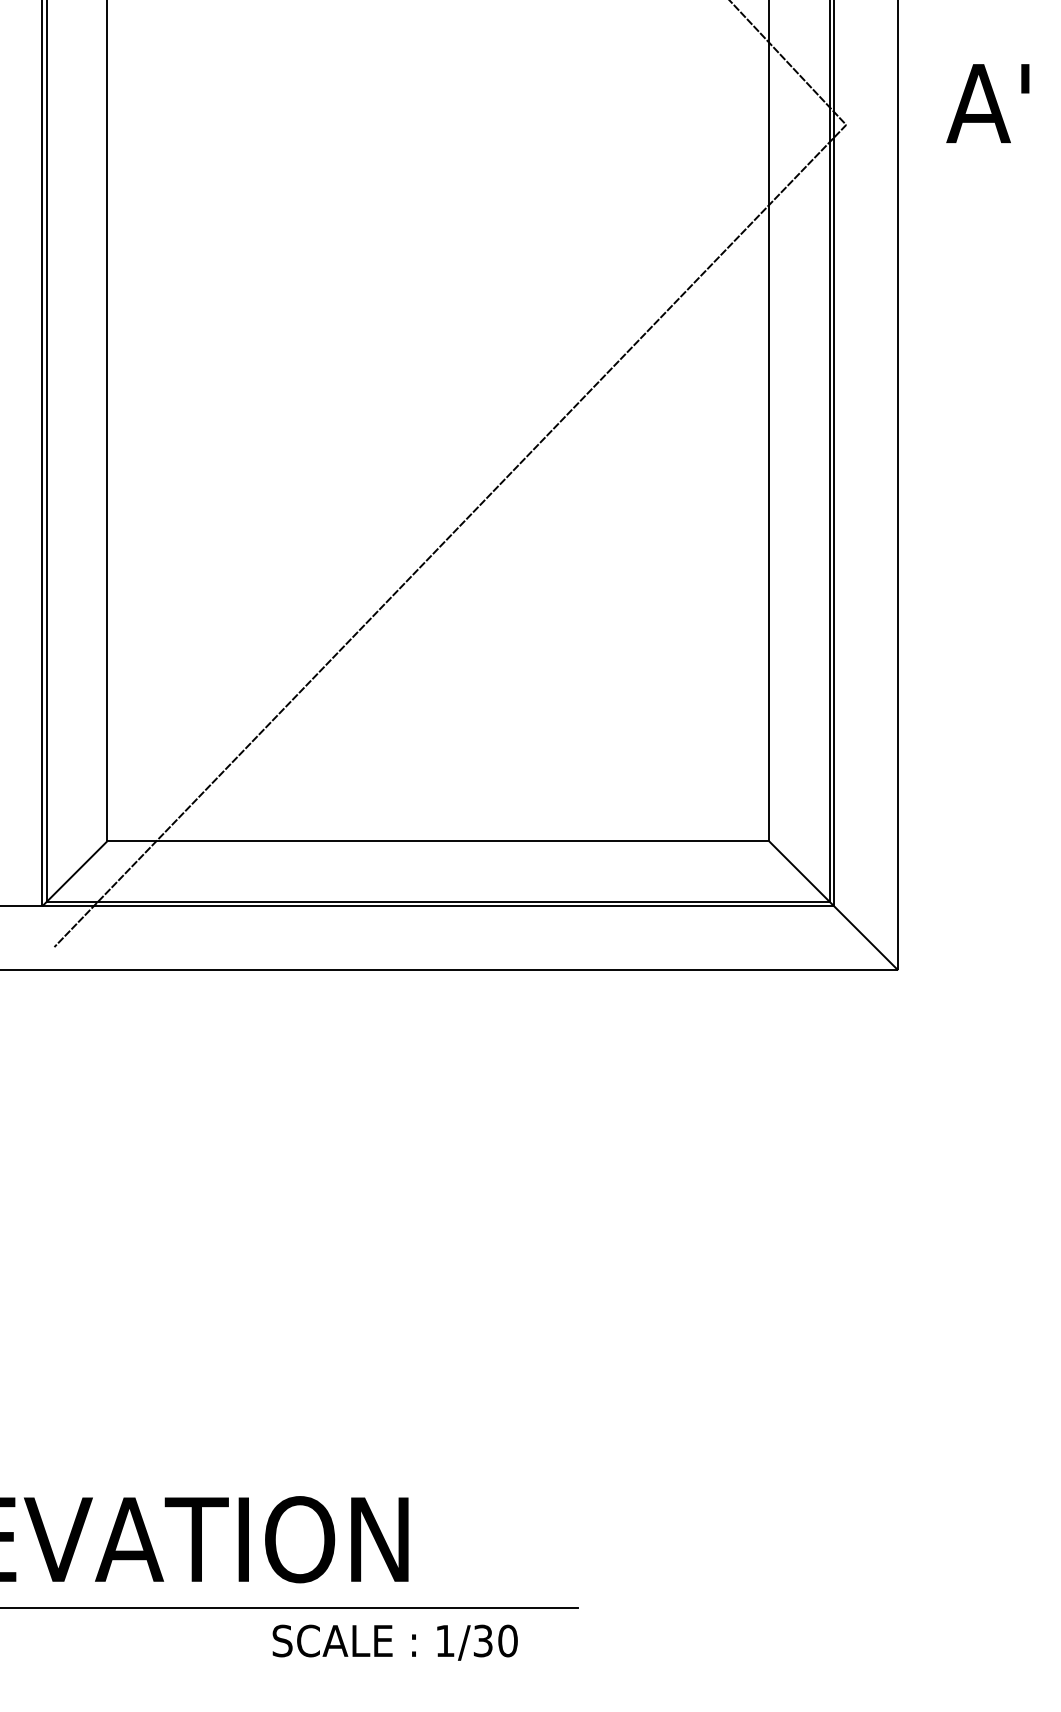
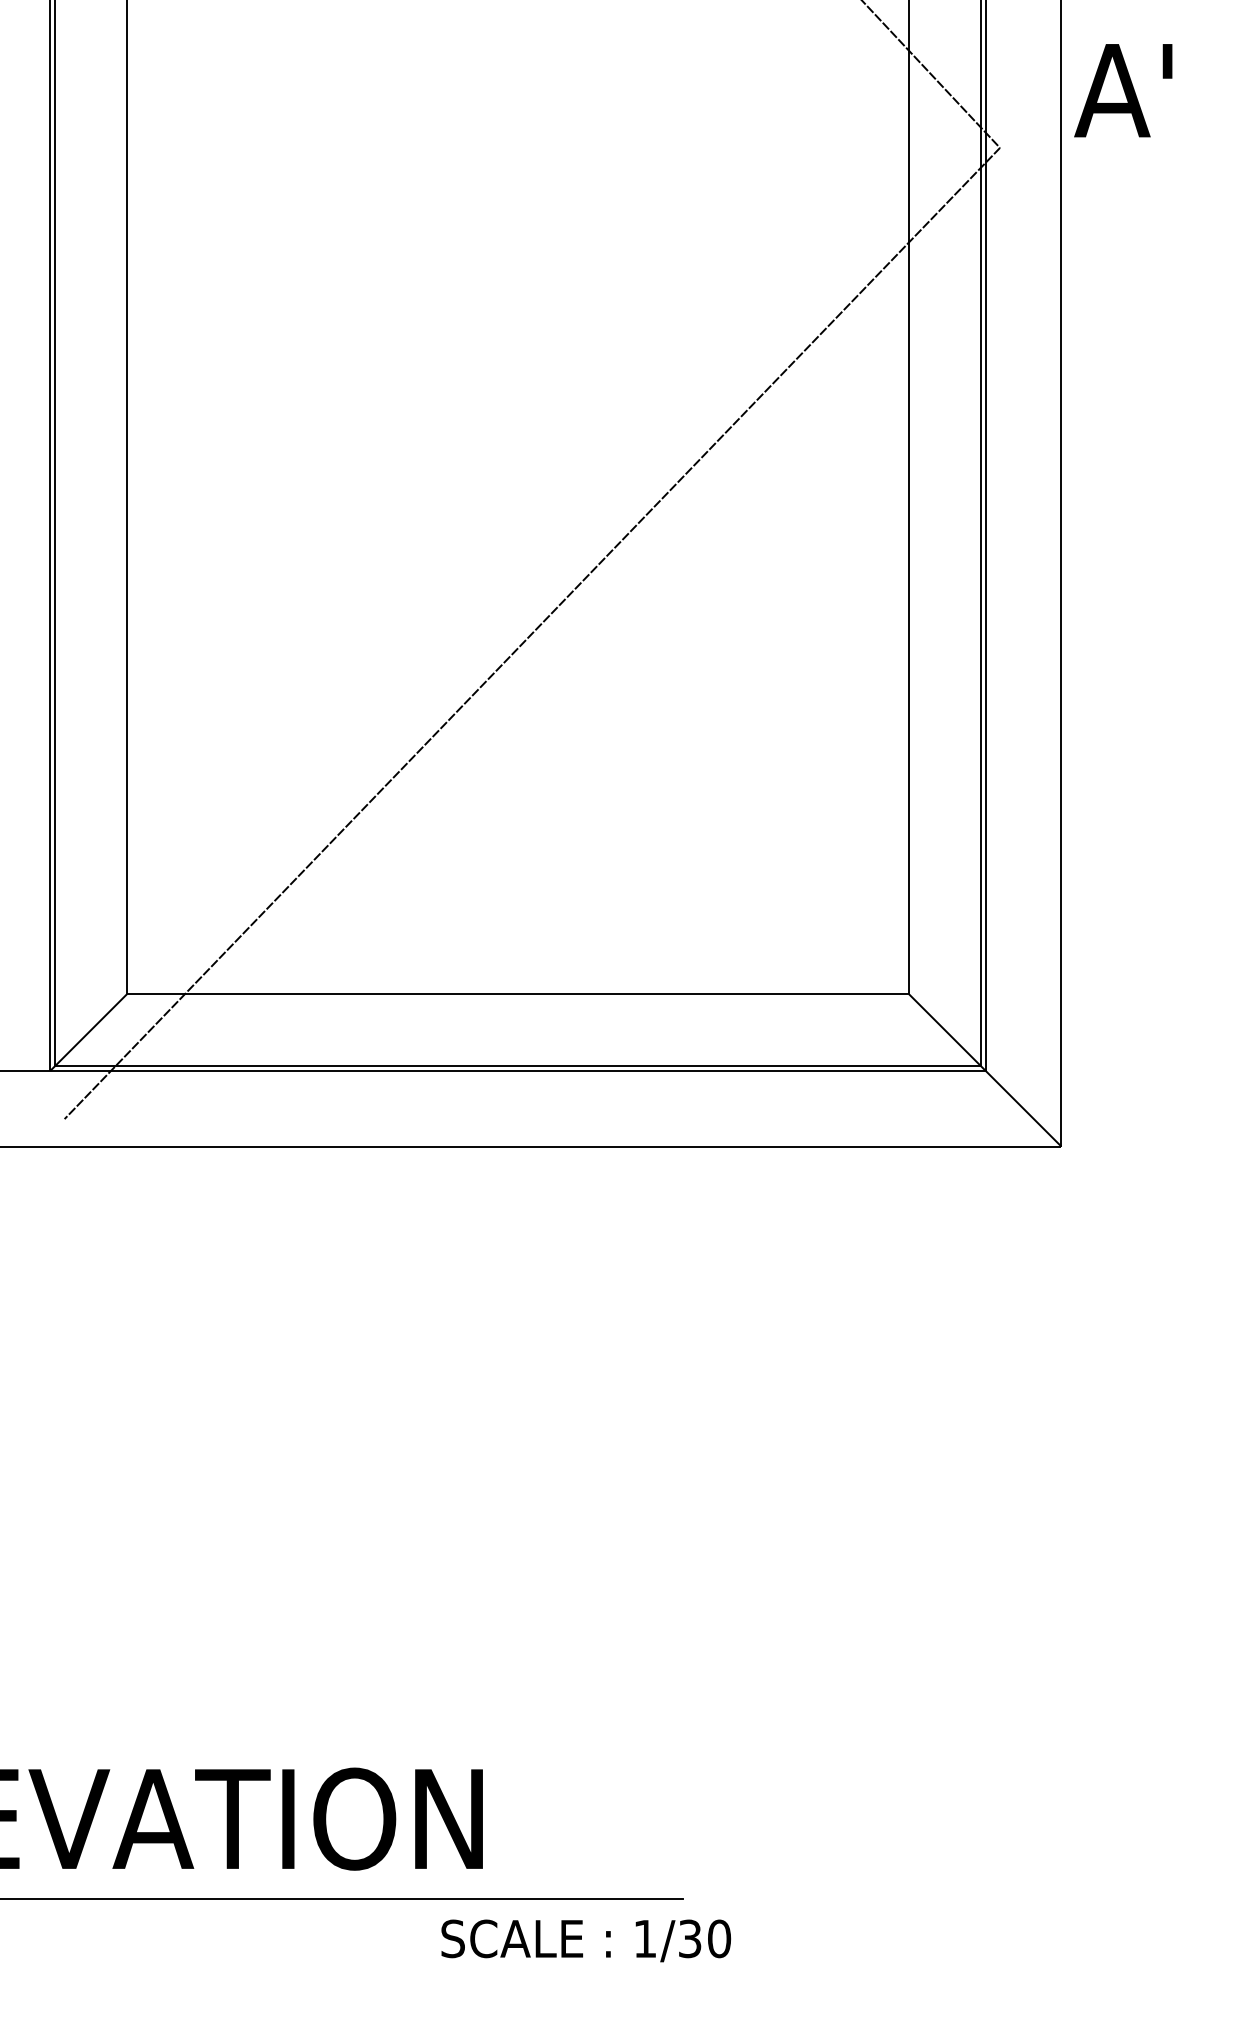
text: (988, 103) -> (1123, 90), moved
text: (395, 1642) -> (586, 1940), moved

